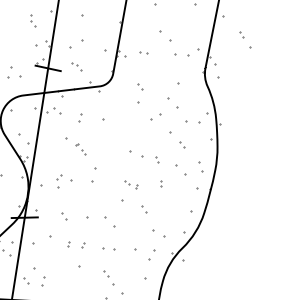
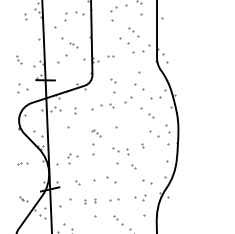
part: (33, 20) -> (19, 59), moved
part: (244, 40) -> (133, 32), moved
part: (76, 67) -> (73, 45), moved
part: (81, 150) -> (96, 133), moved
part: (151, 158) -> (107, 105), moved
part: (130, 185) -> (120, 151), size x1.67
part: (145, 253) -> (140, 197), size x0.71

